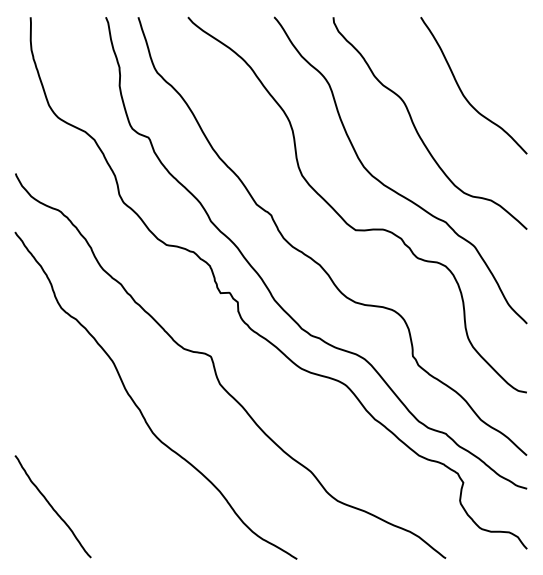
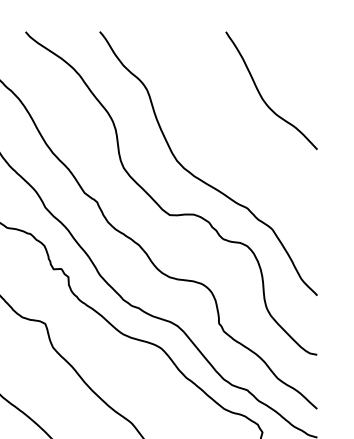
curve: (417, 130) -> (223, 129), removed

